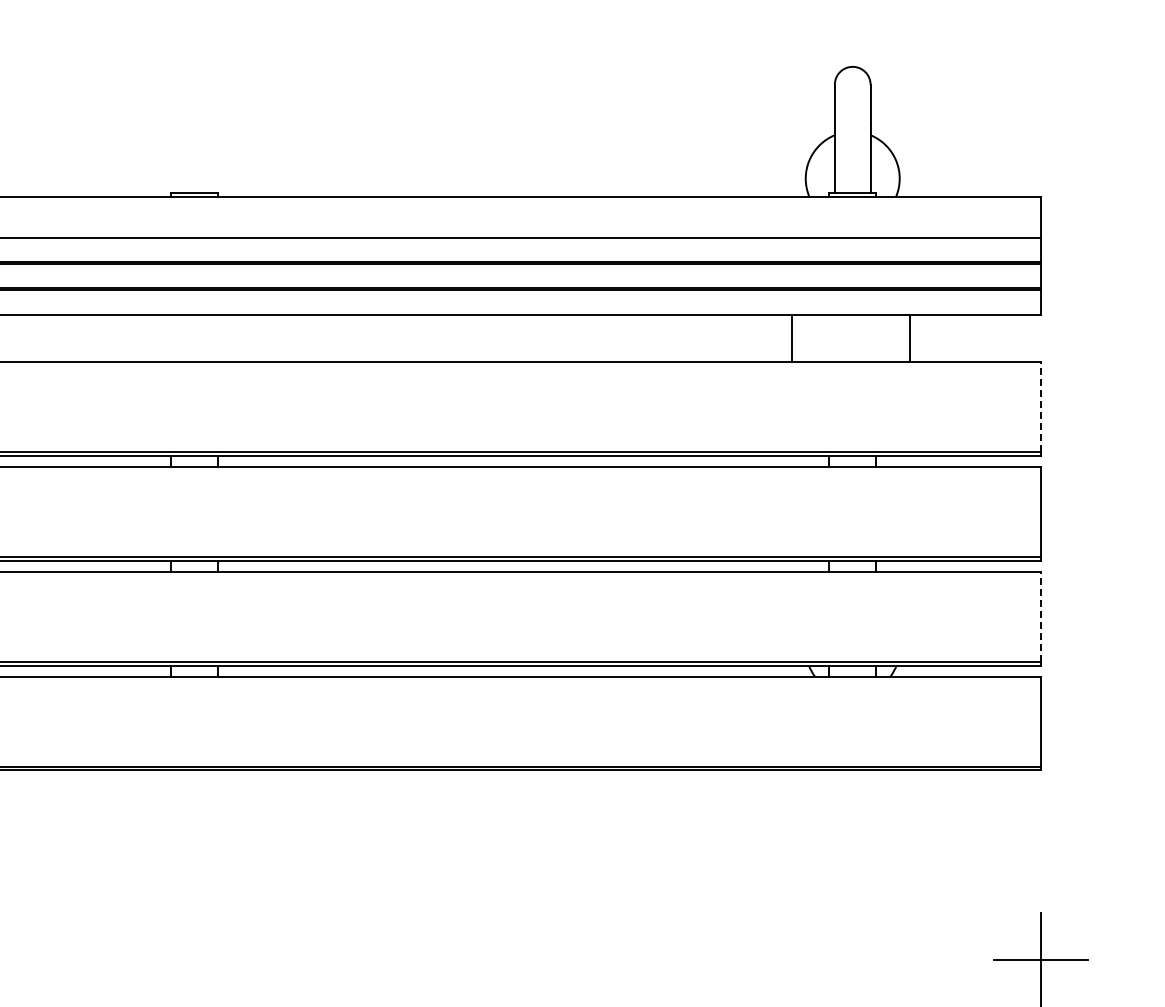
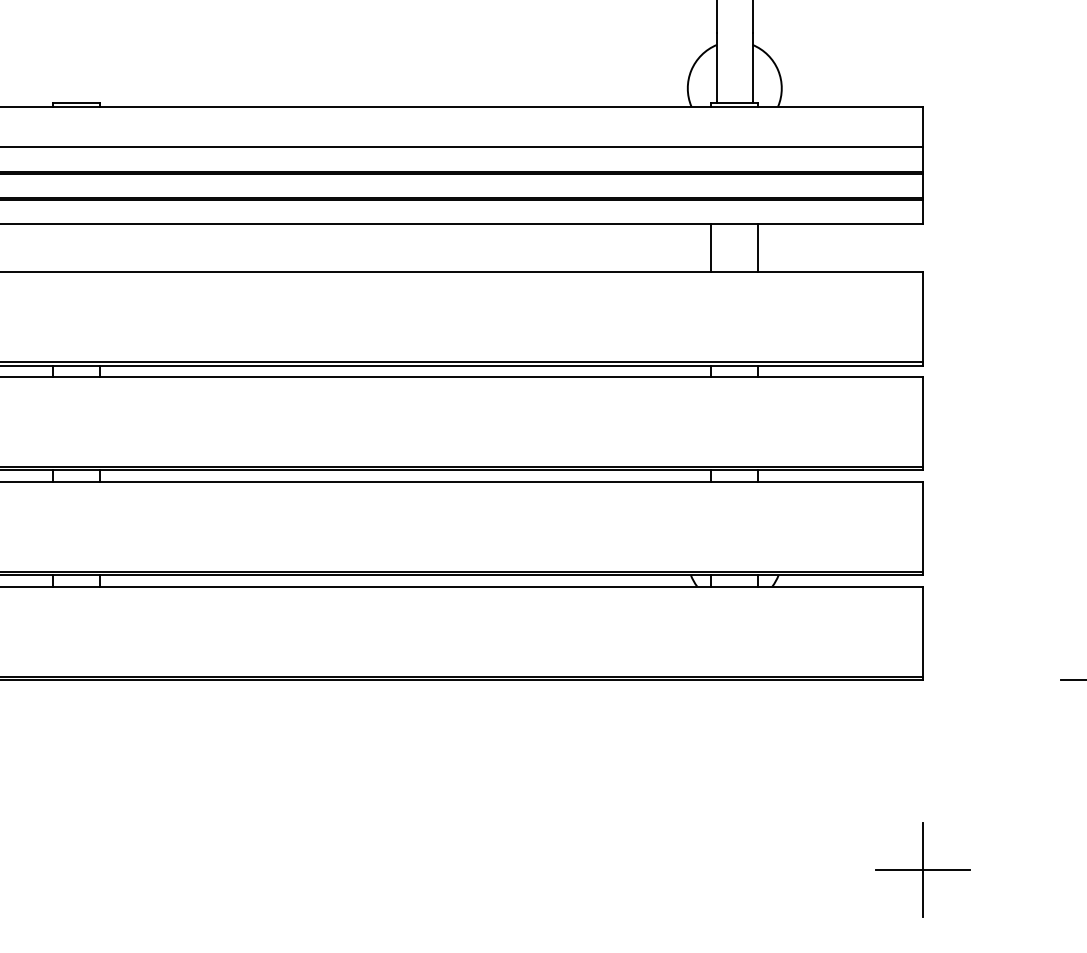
line: (792, 338) -> (711, 248), moved
line: (910, 338) -> (758, 248), moved
line: (1040, 407) -> (922, 317), dashed -> solid
line: (1040, 616) -> (922, 526), dashed -> solid

